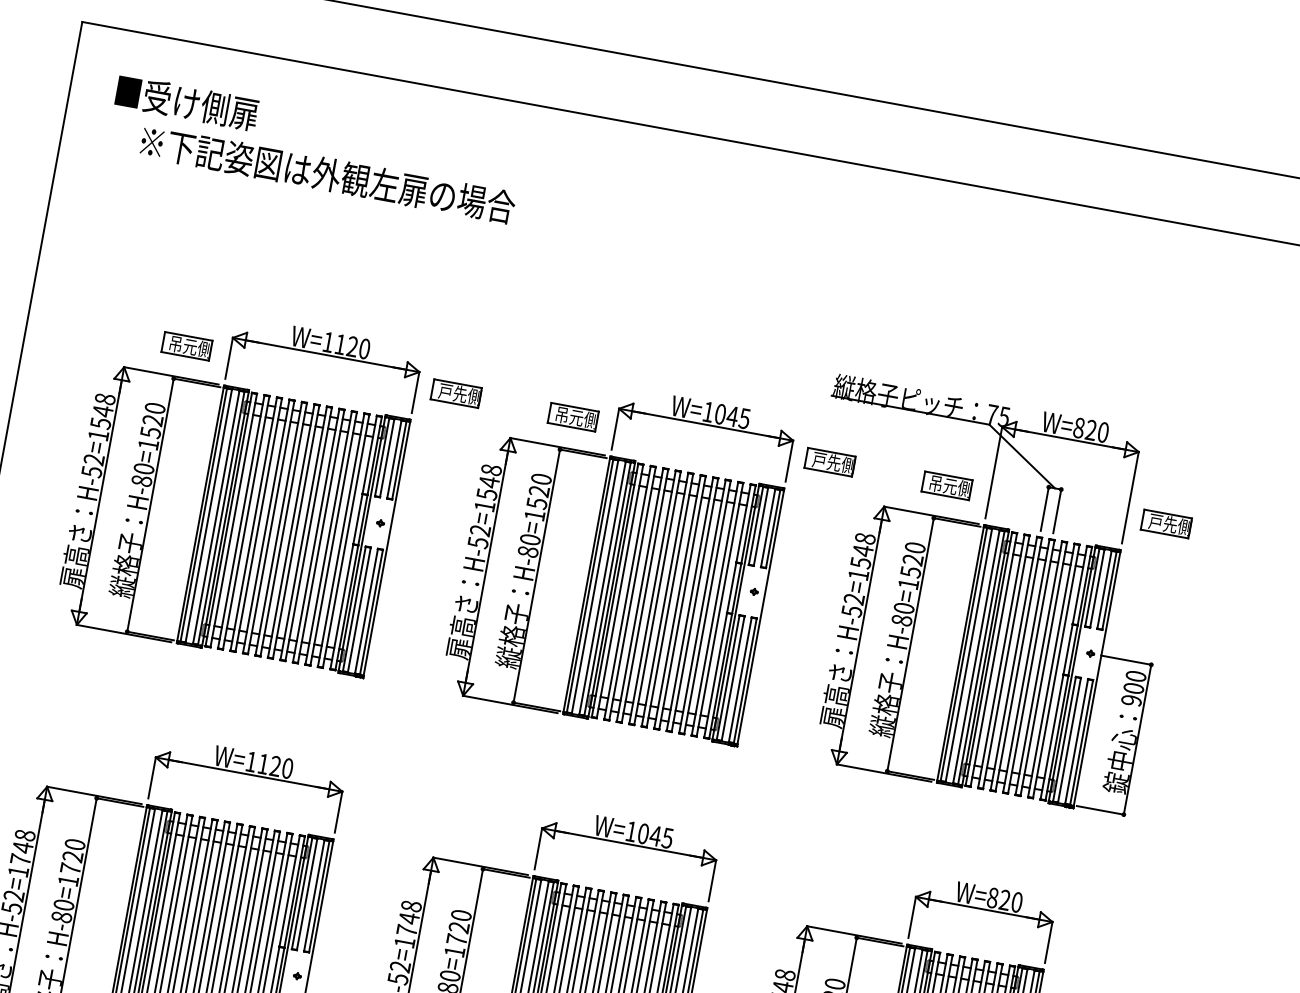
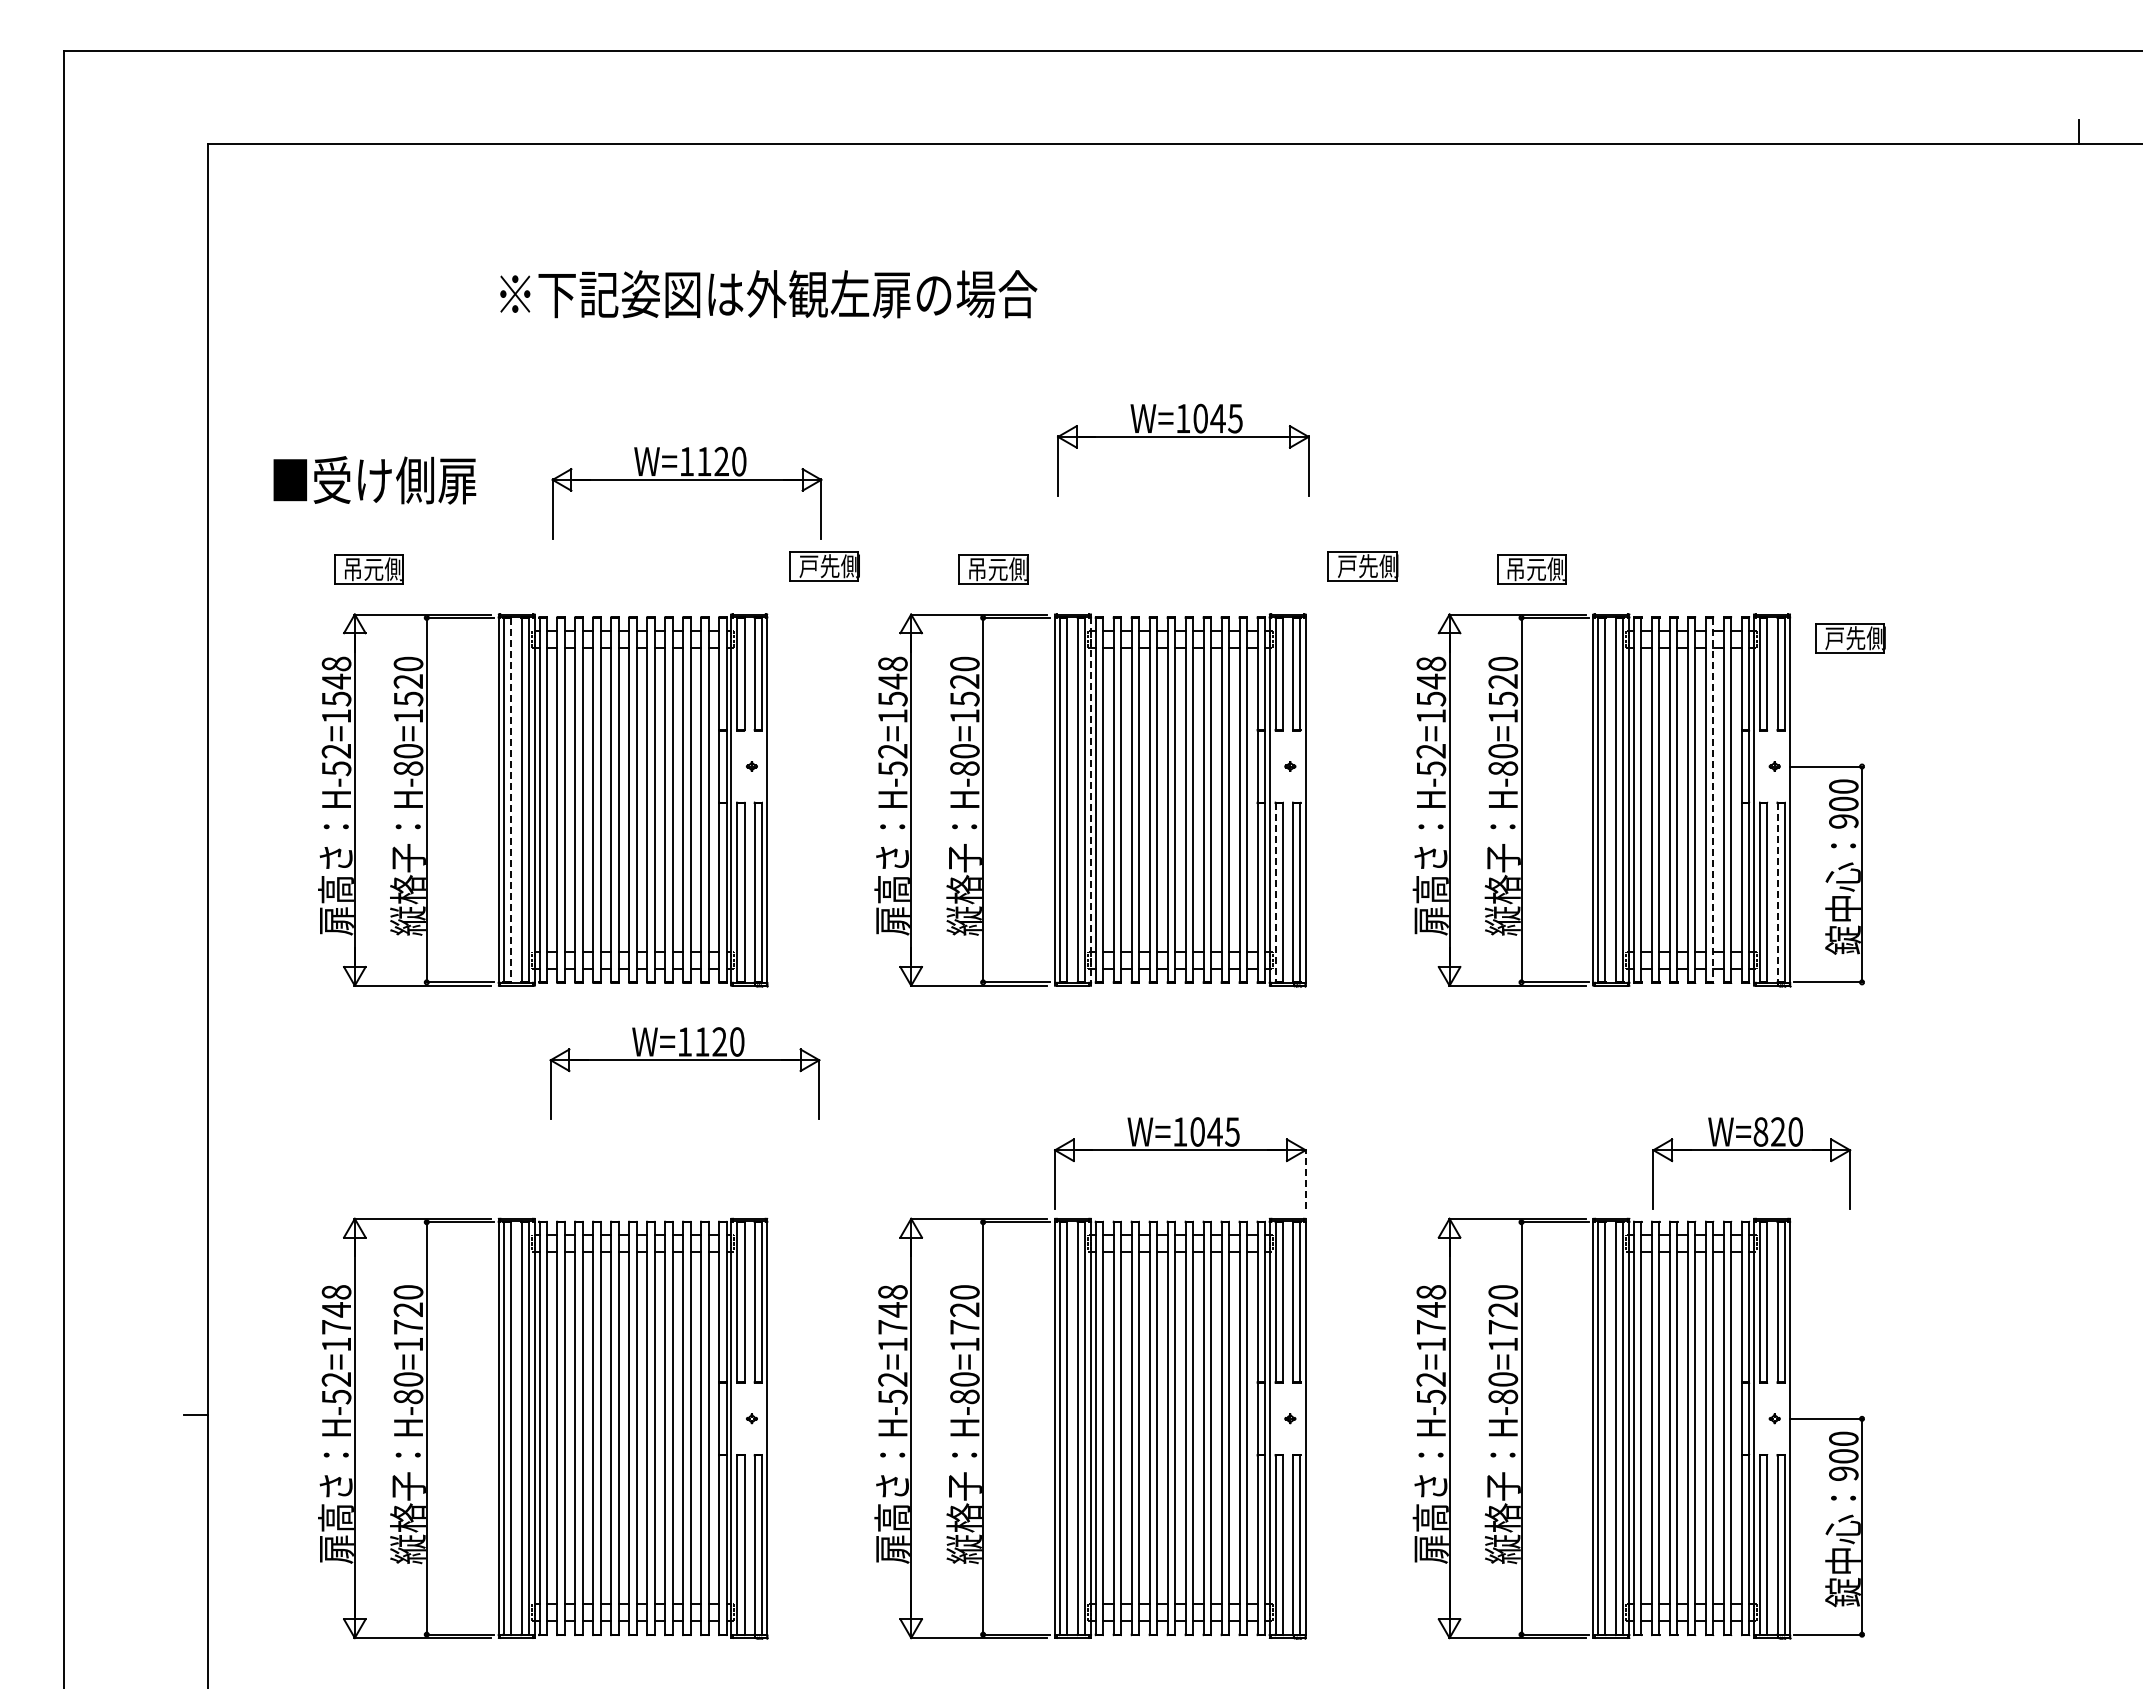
text: (186, 103) -> (374, 480), moved
text: (327, 174) -> (768, 294), moved
part: (186, 346) -> (368, 569), moved
part: (325, 355) -> (686, 480), moved
part: (706, 425) -> (1183, 437), moved
part: (995, 462) -> (1592, 524), removed
line: (208, 516) -> (510, 800), solid -> dashed
part: (1166, 524) -> (1850, 638), moved
line: (611, 590) -> (1091, 800), solid -> dashed
line: (1043, 669) -> (1713, 800), solid -> dashed
line: (728, 677) -> (1275, 892), solid -> dashed
line: (1076, 741) -> (1777, 892), solid -> dashed
part: (248, 774) -> (684, 1060), moved
line: (712, 880) -> (1305, 1179), solid -> dashed
part: (983, 909) -> (1751, 1150), moved

